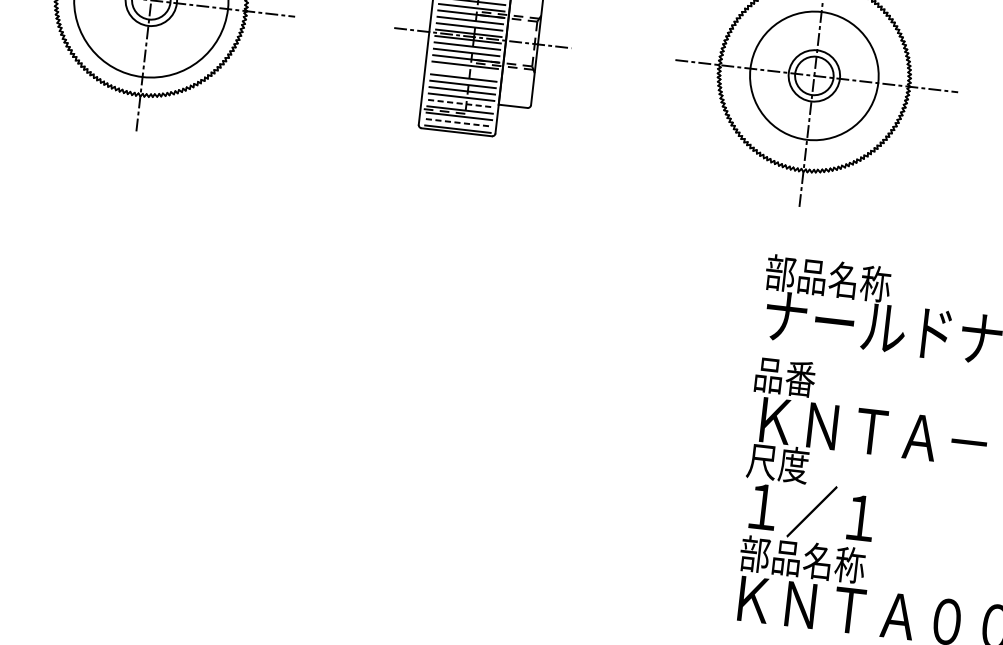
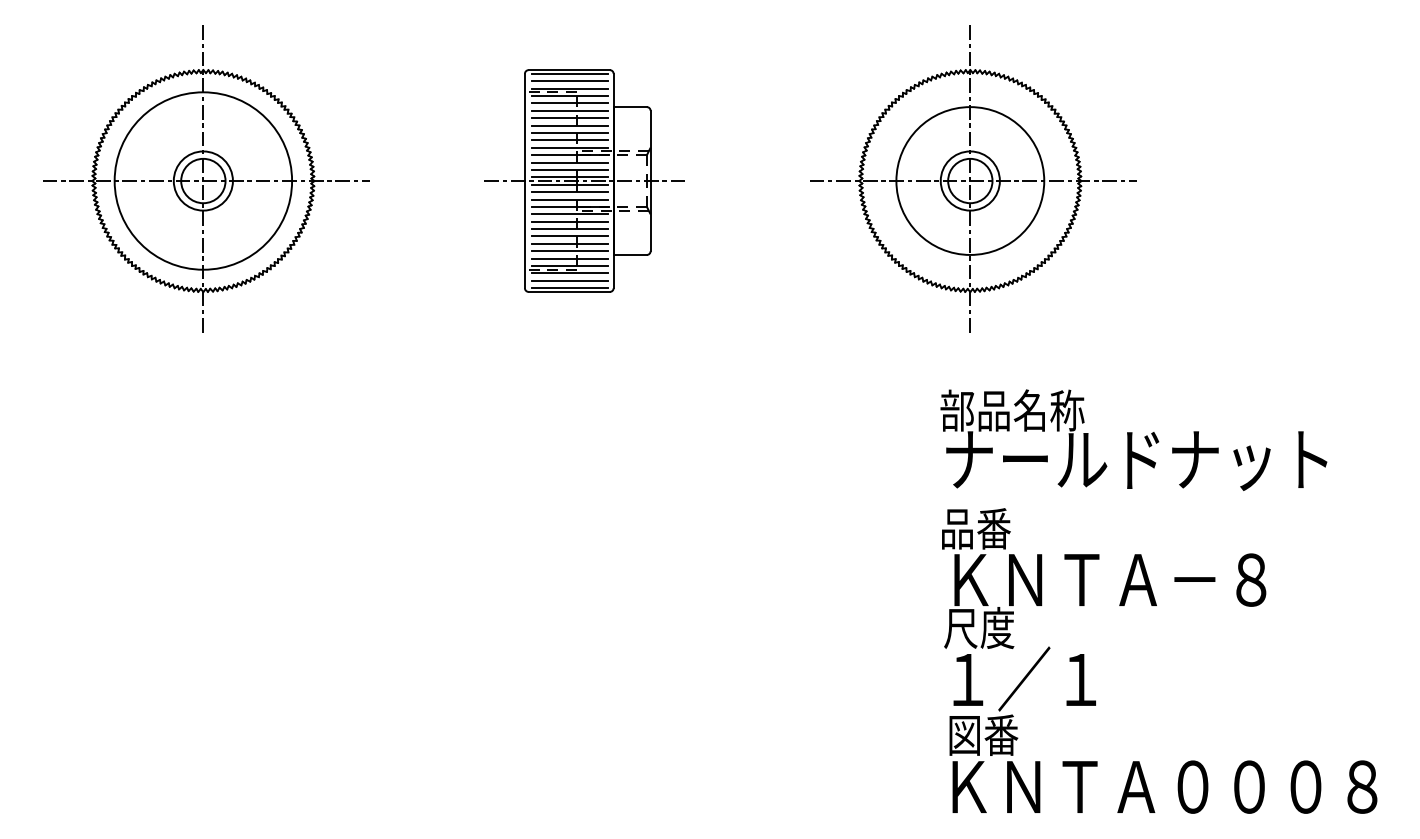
line: (464, 71) -> (570, 221), added
line: (461, 103) -> (570, 258), dashed -> solid
line: (458, 122) -> (570, 280), dashed -> solid
text: (802, 559) -> (1019, 734), 部品名称 -> 図番

